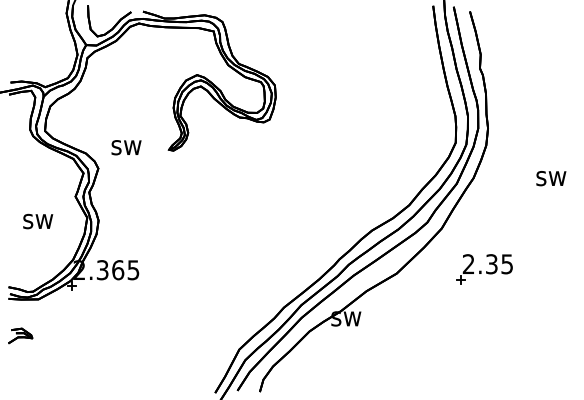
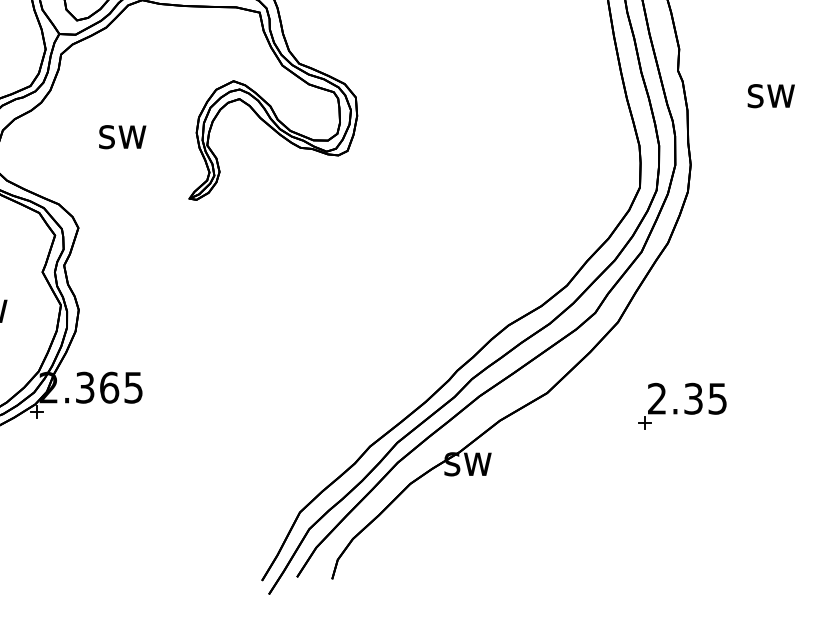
text: (126, 147) -> (122, 136), moved
text: (551, 178) -> (771, 95), moved
part: (484, 269) -> (681, 407), moved

